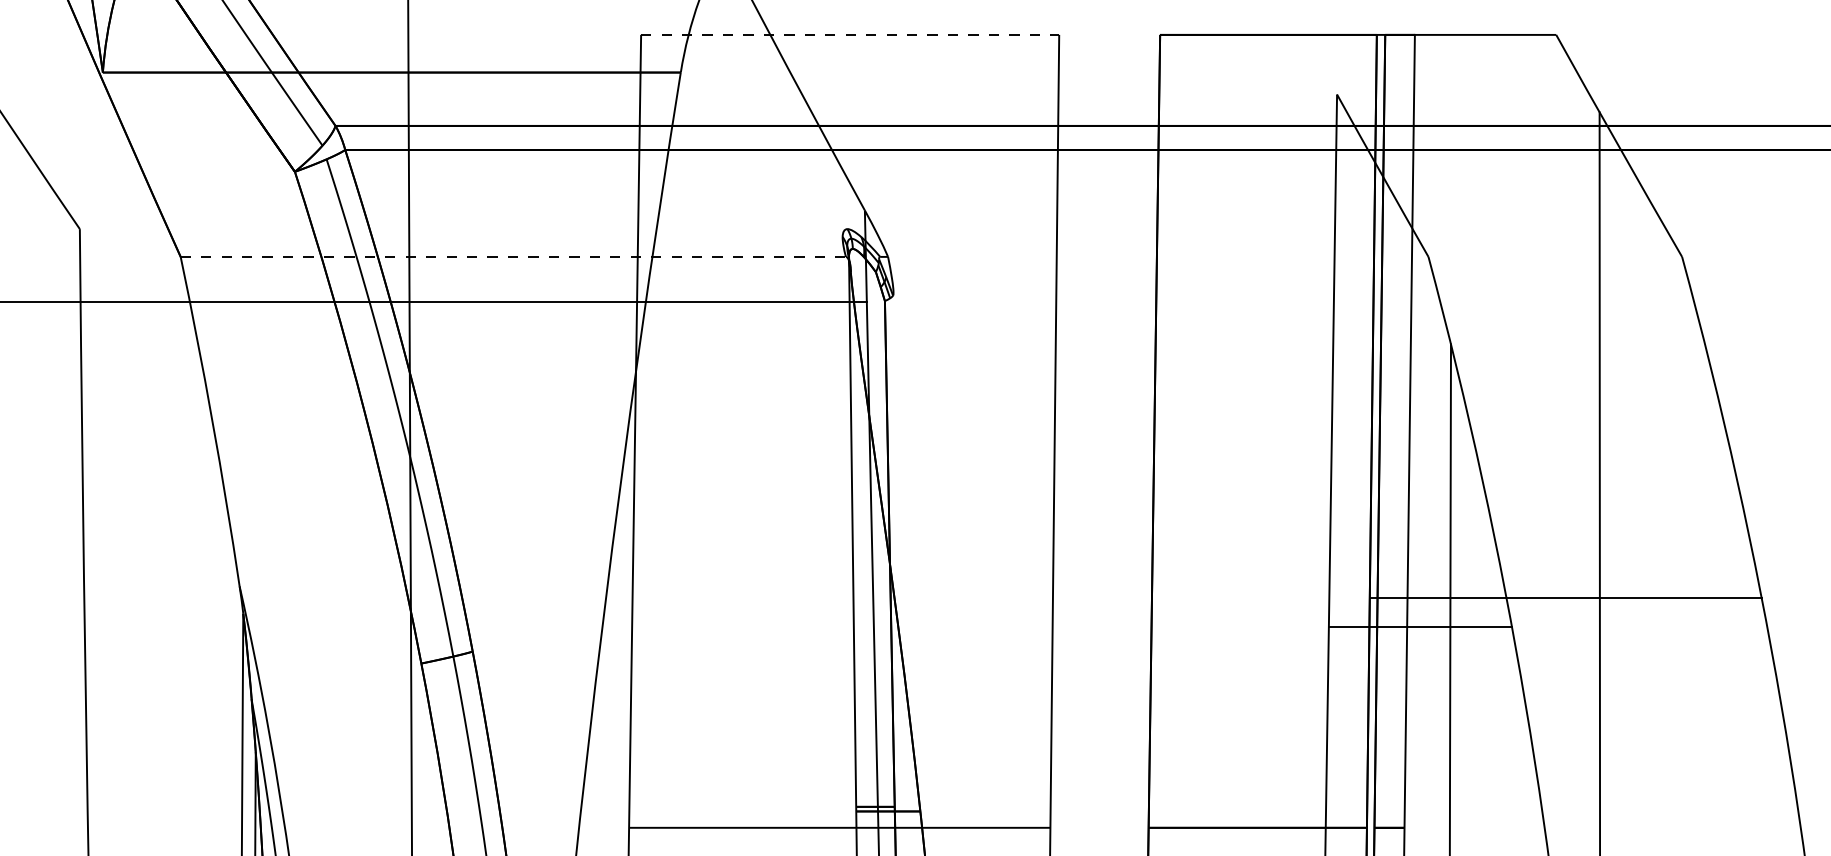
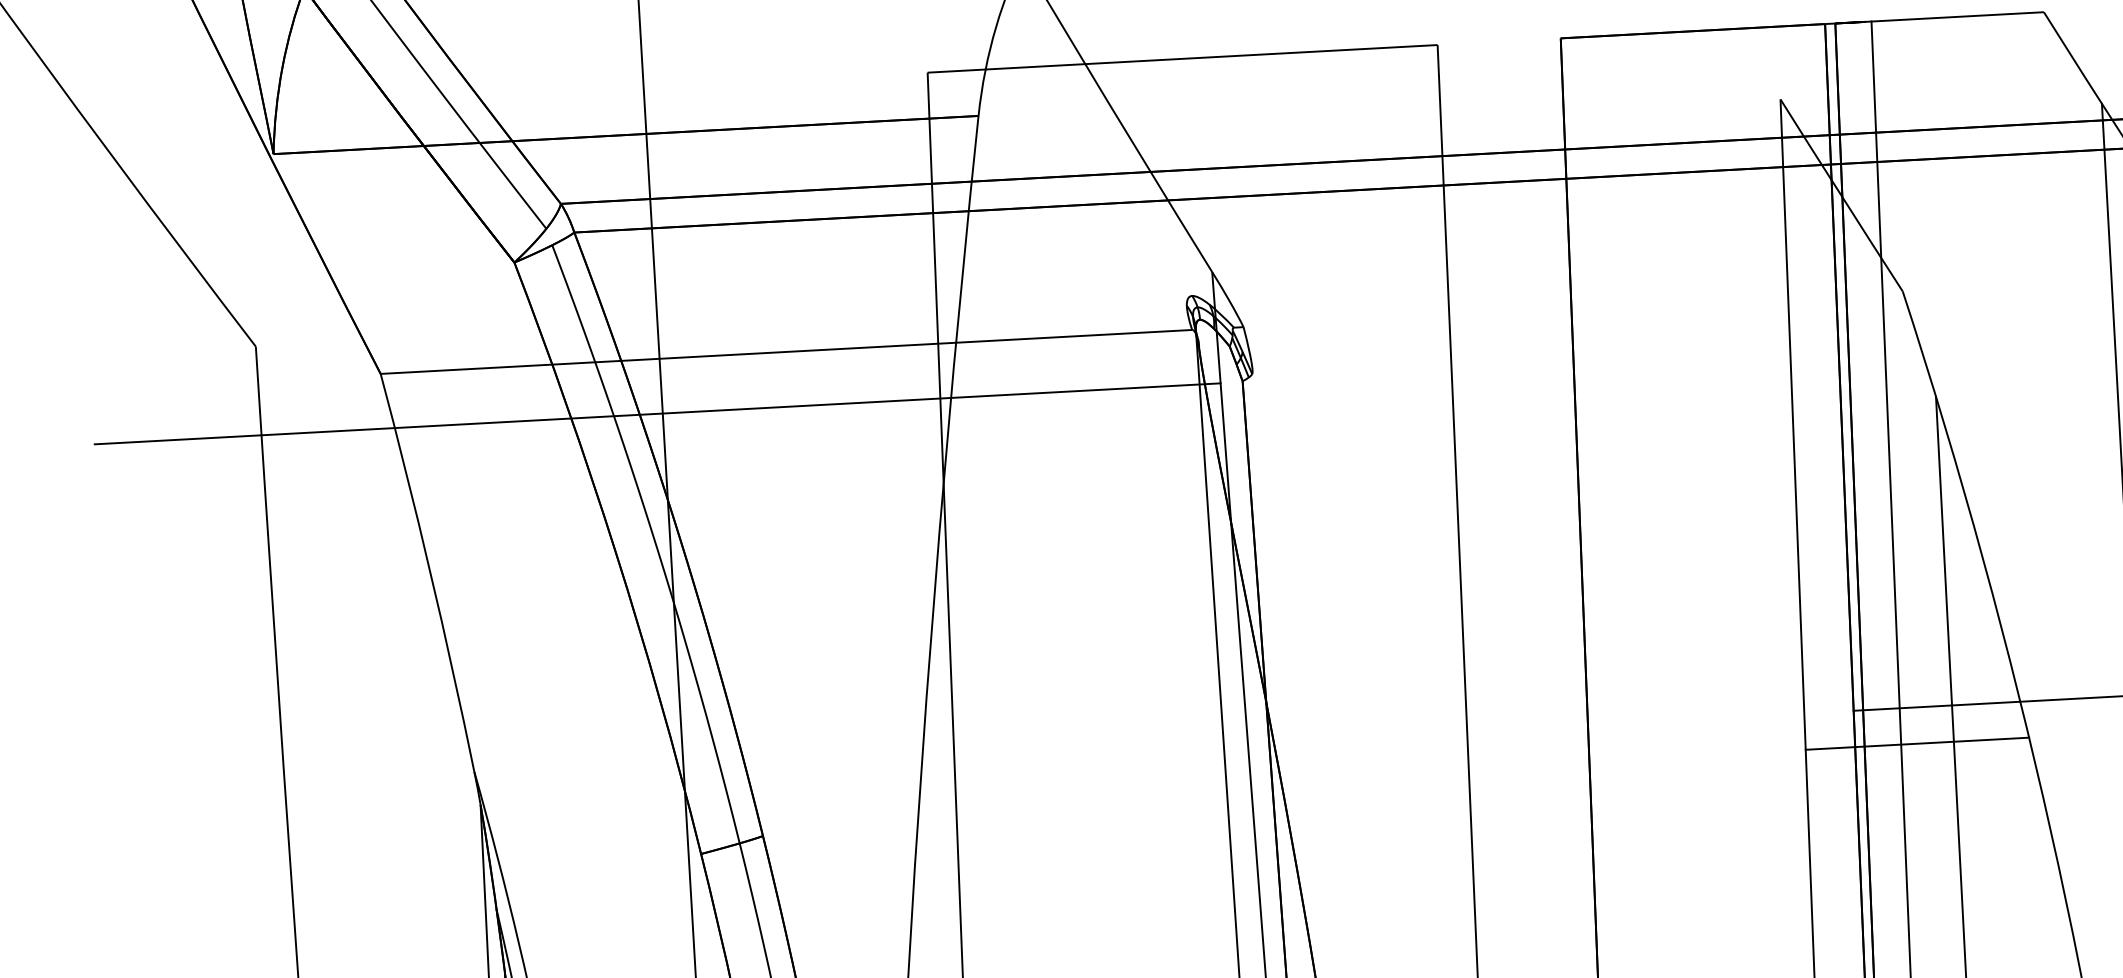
arc: (851, 34) -> (1184, 58), dashed -> solid
arc: (514, 256) -> (787, 351), dashed -> solid

